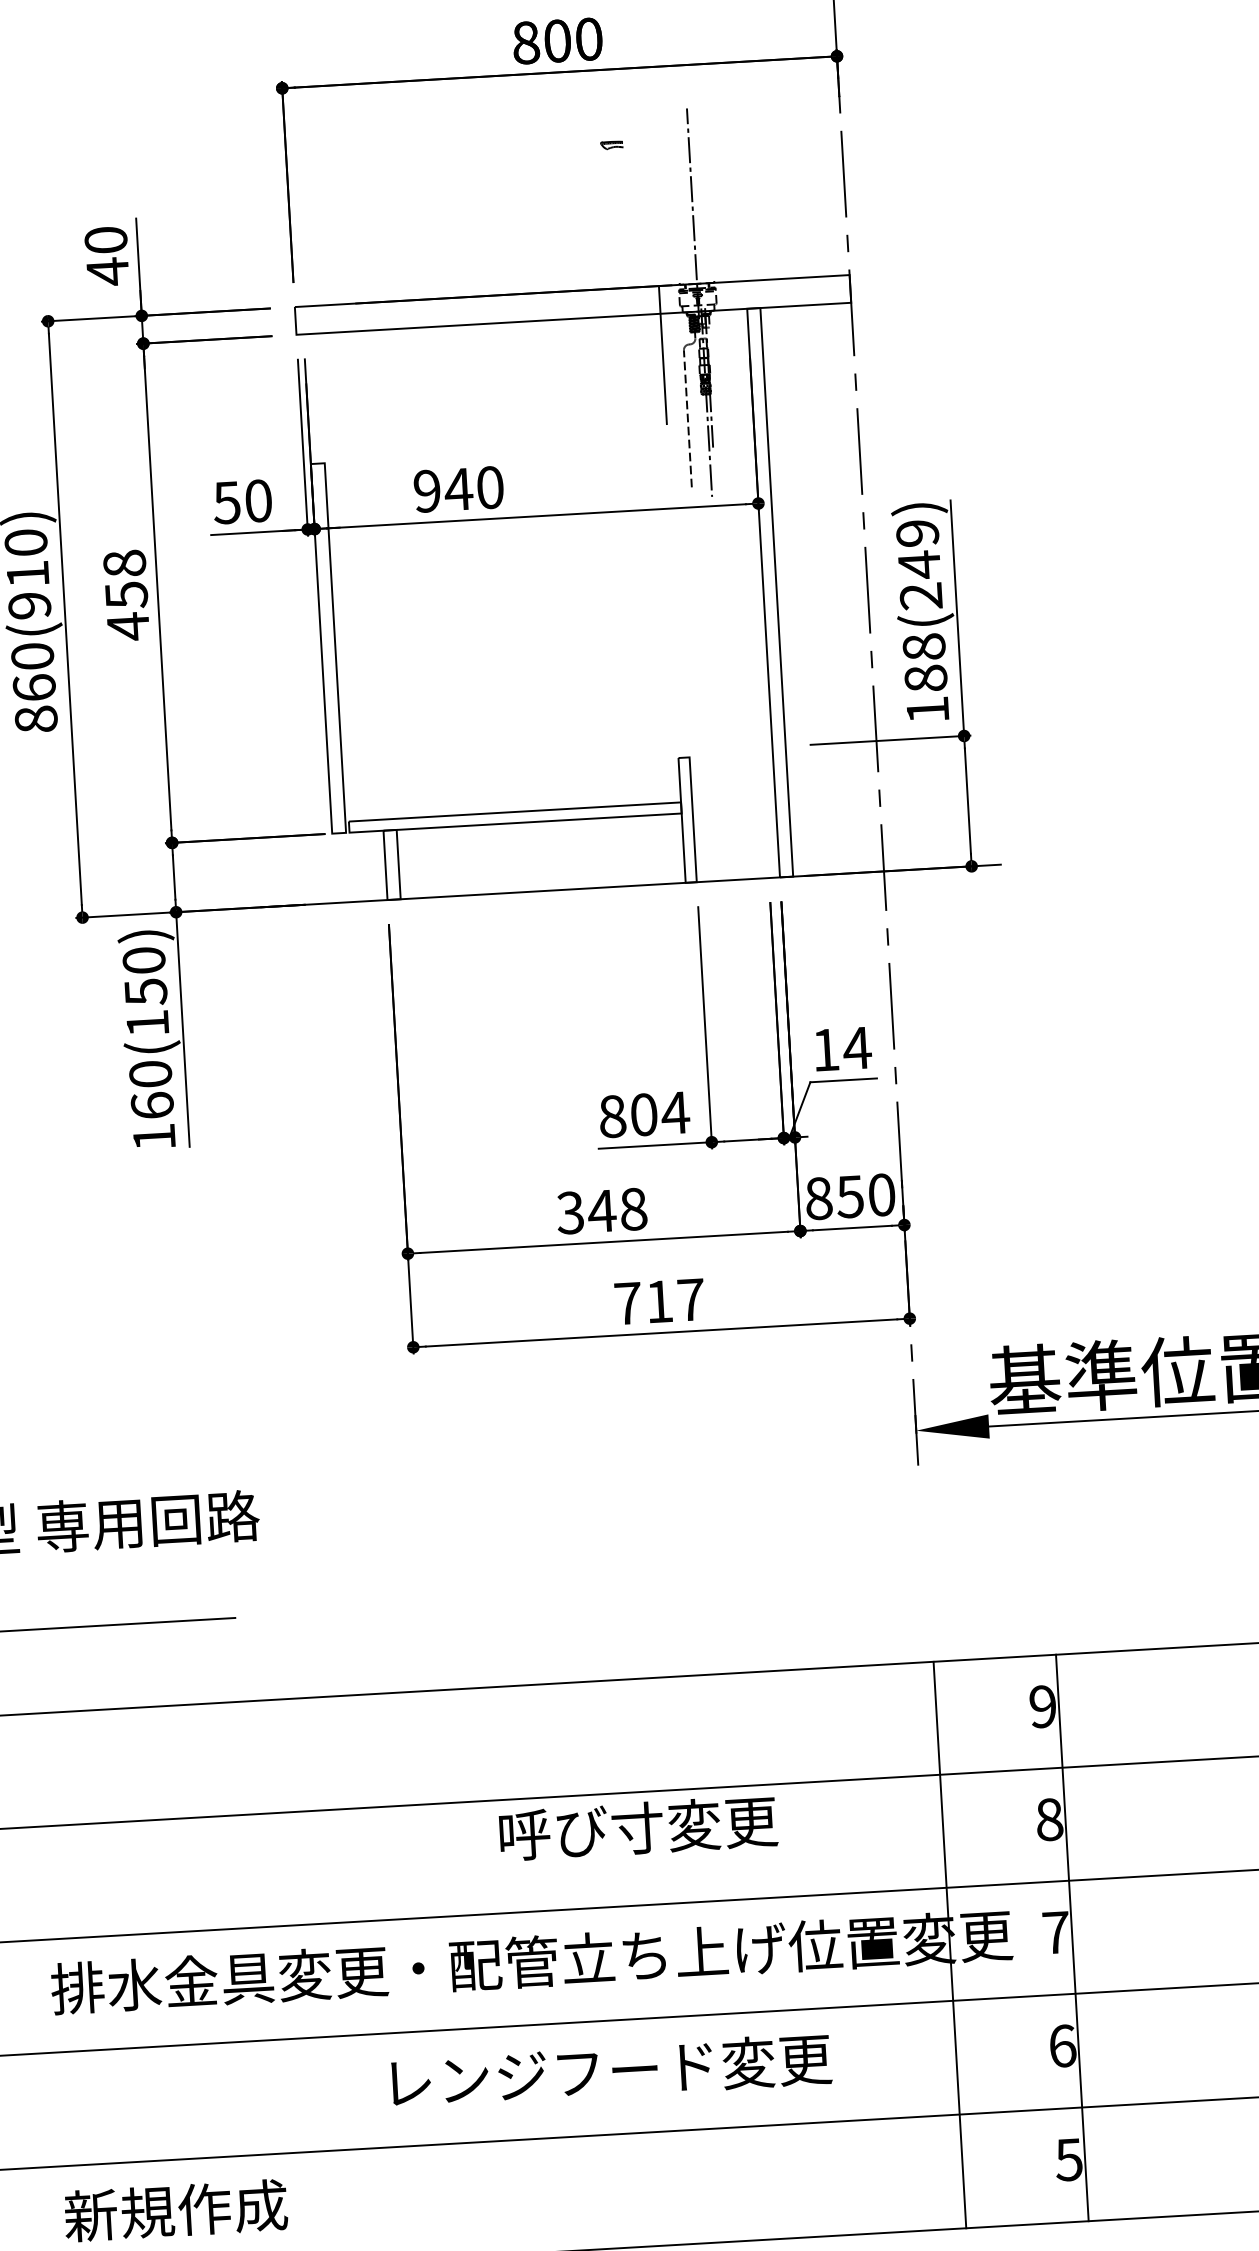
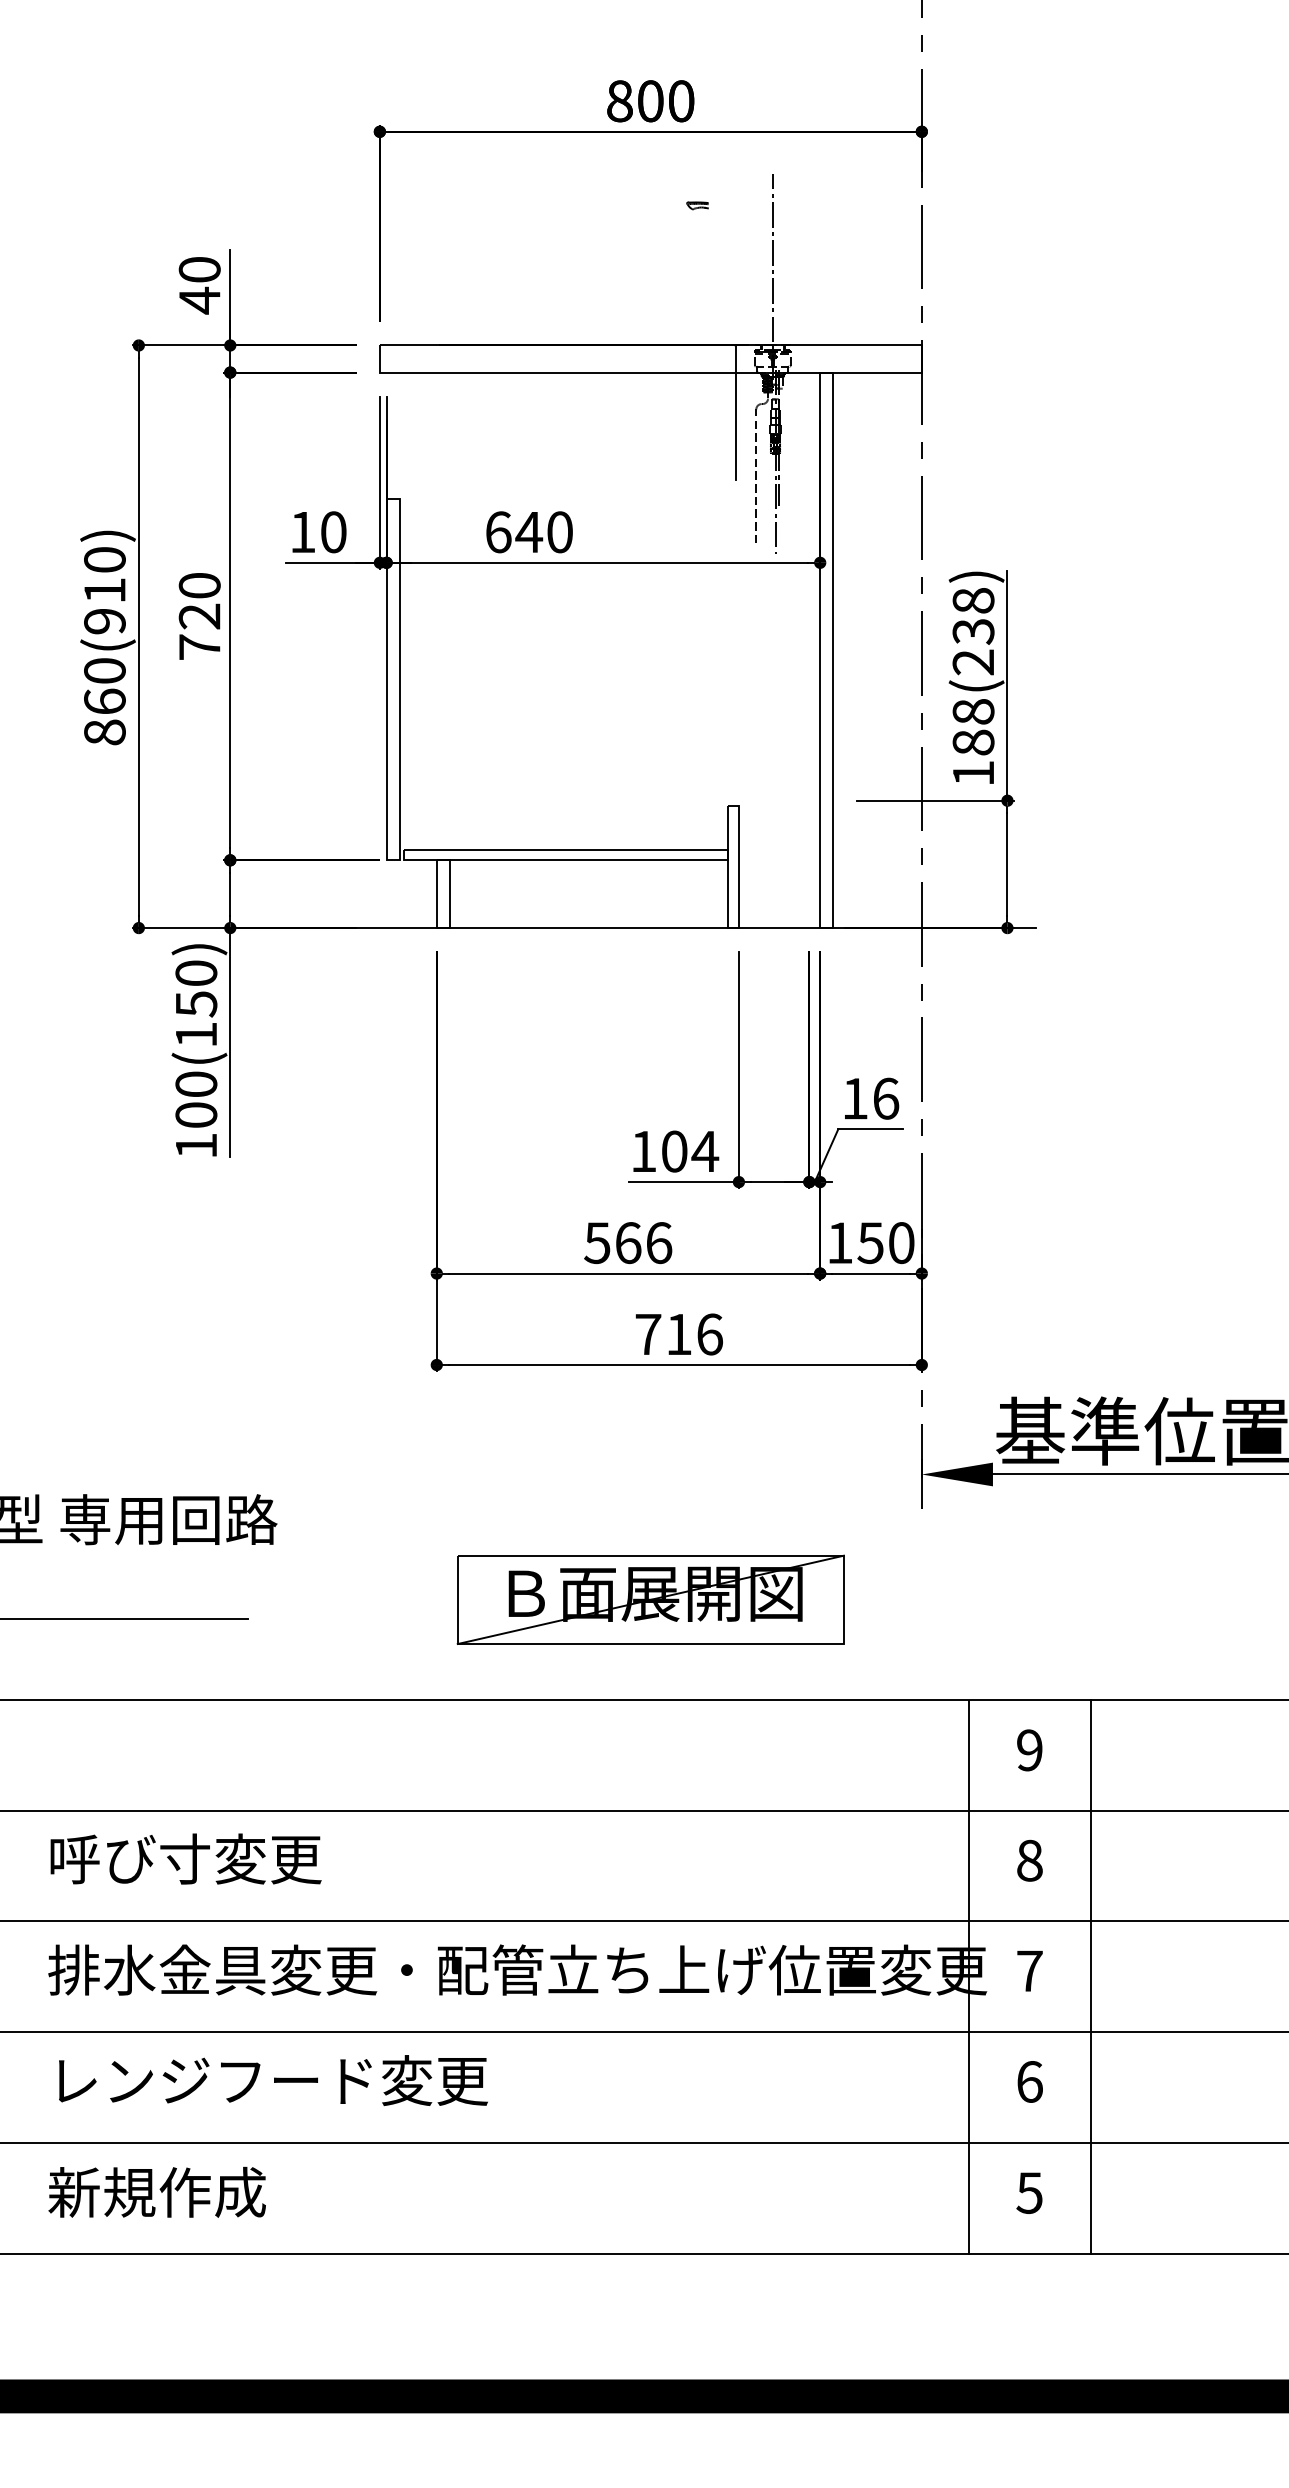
text: (427, 491) -> (498, 532), 940 -> 640
text: (226, 503) -> (302, 532), 50 -> 10
text: (918, 549) -> (973, 616), 188(249) -> 188(238)
text: (126, 595) -> (199, 616), 458 -> 720
text: (856, 1047) -> (885, 1098), 14 -> 16
text: (152, 1105) -> (196, 1114), 160(150) -> 100(150)
text: (612, 1116) -> (643, 1151), 804 -> 104
text: (818, 1199) -> (839, 1243), 850 -> 150
text: (602, 1211) -> (628, 1243), 348 -> 566
text: (690, 1299) -> (709, 1334), 717 -> 716
part: (645, 1574) -> (650, 1599), added
text: (637, 1827) -> (185, 1858), moved
line: (1072, 1937) -> (1091, 1976), moved
line: (949, 1944) -> (968, 1976), moved
text: (611, 2070) -> (273, 2080), moved

